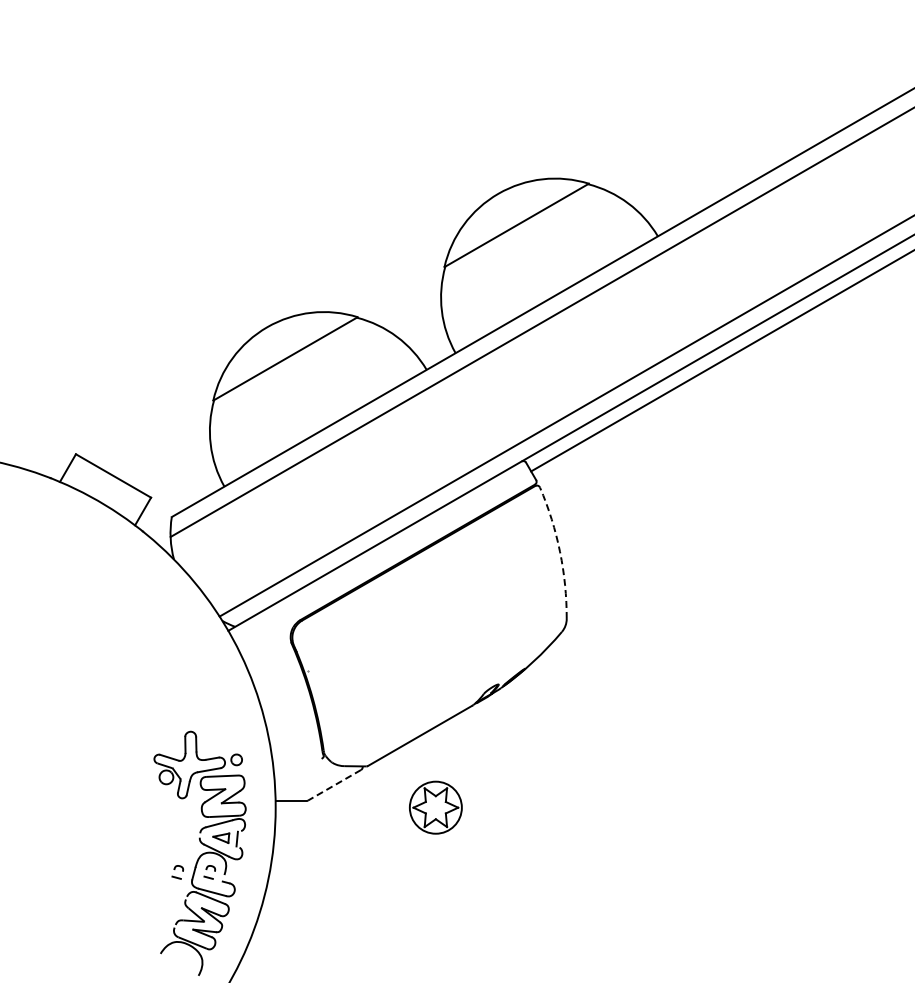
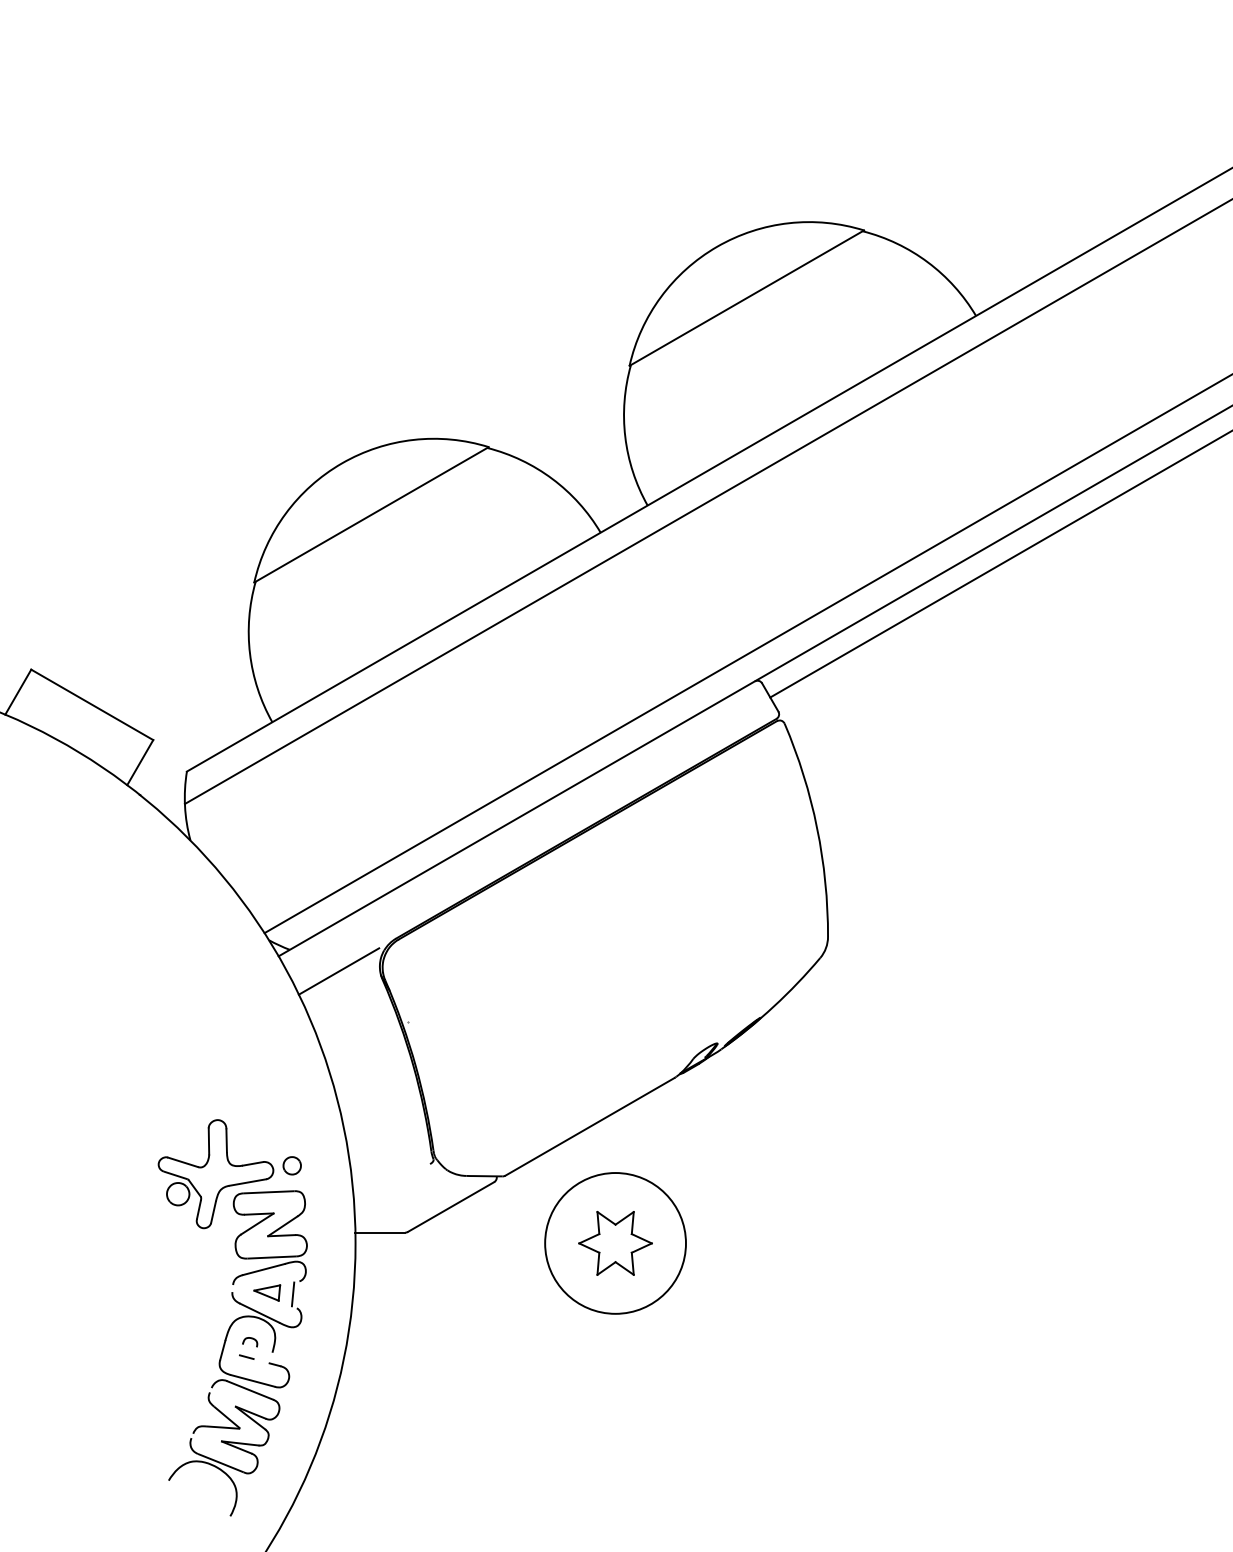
arc: (560, 551) -> (817, 827), dashed -> solid
line: (265, 639) -> (338, 970), added
line: (334, 785) -> (451, 1207), dashed -> solid
circle: (435, 807) -> (614, 1243), size x1.67
part: (177, 872) -> (196, 1348), removed

